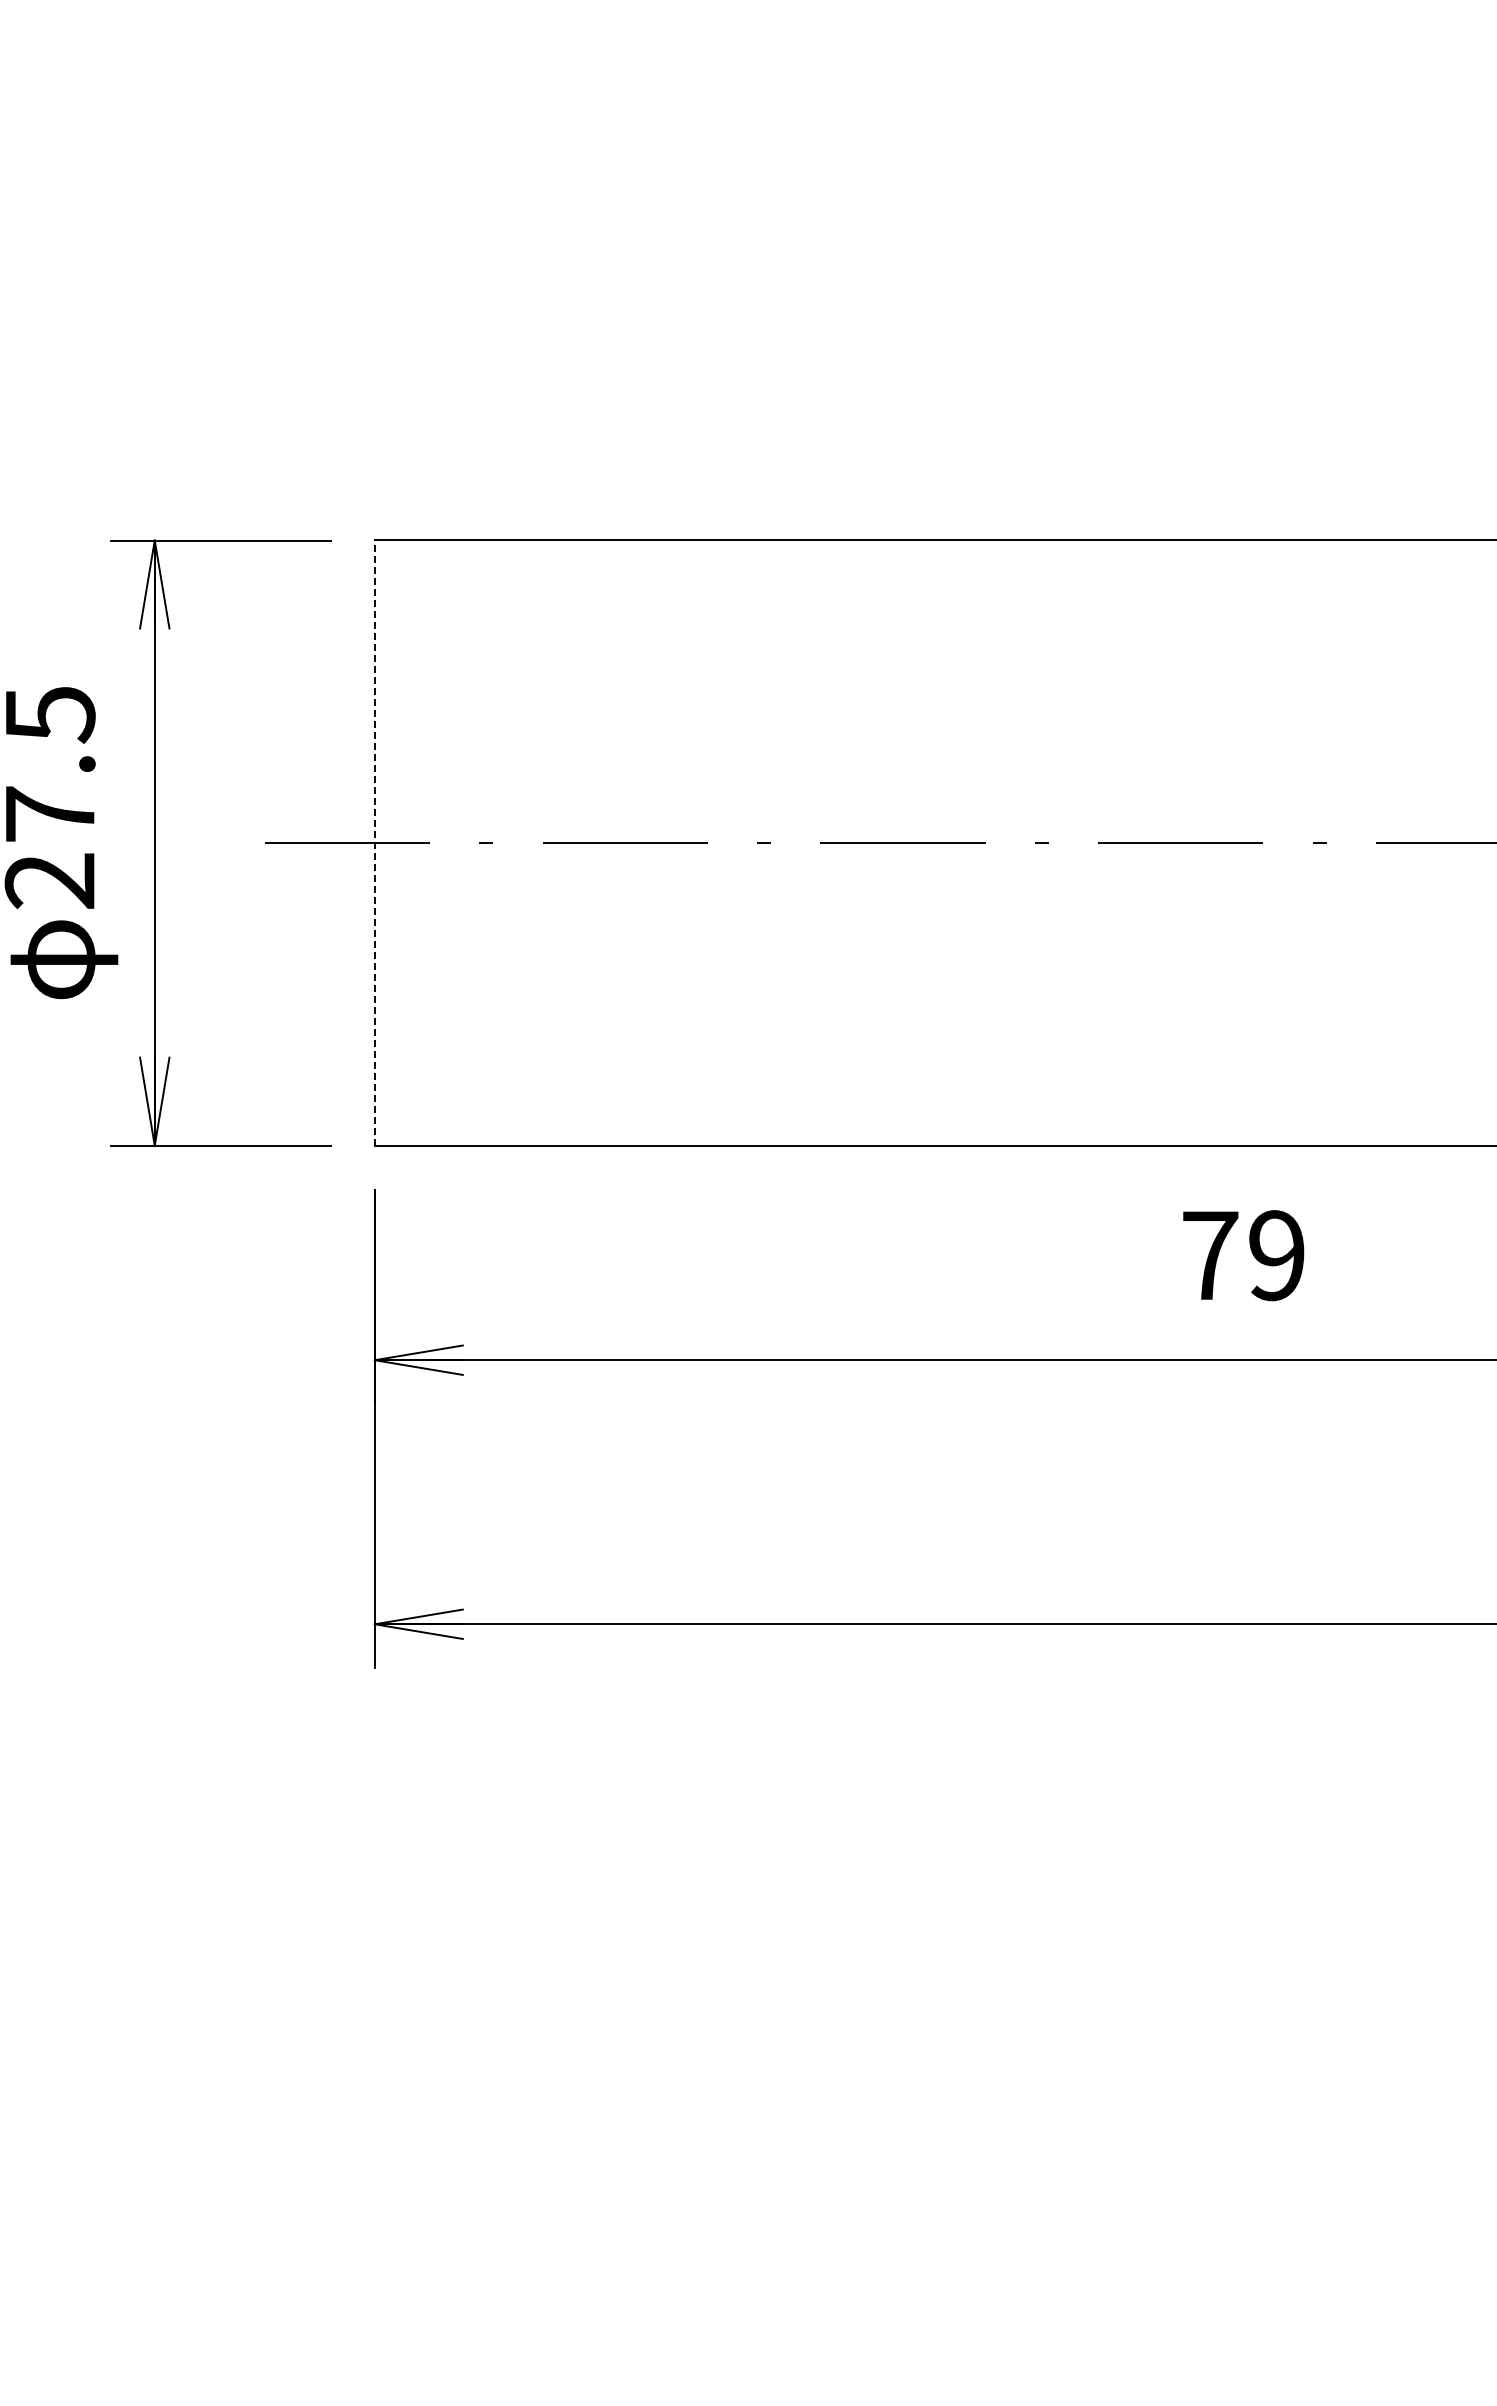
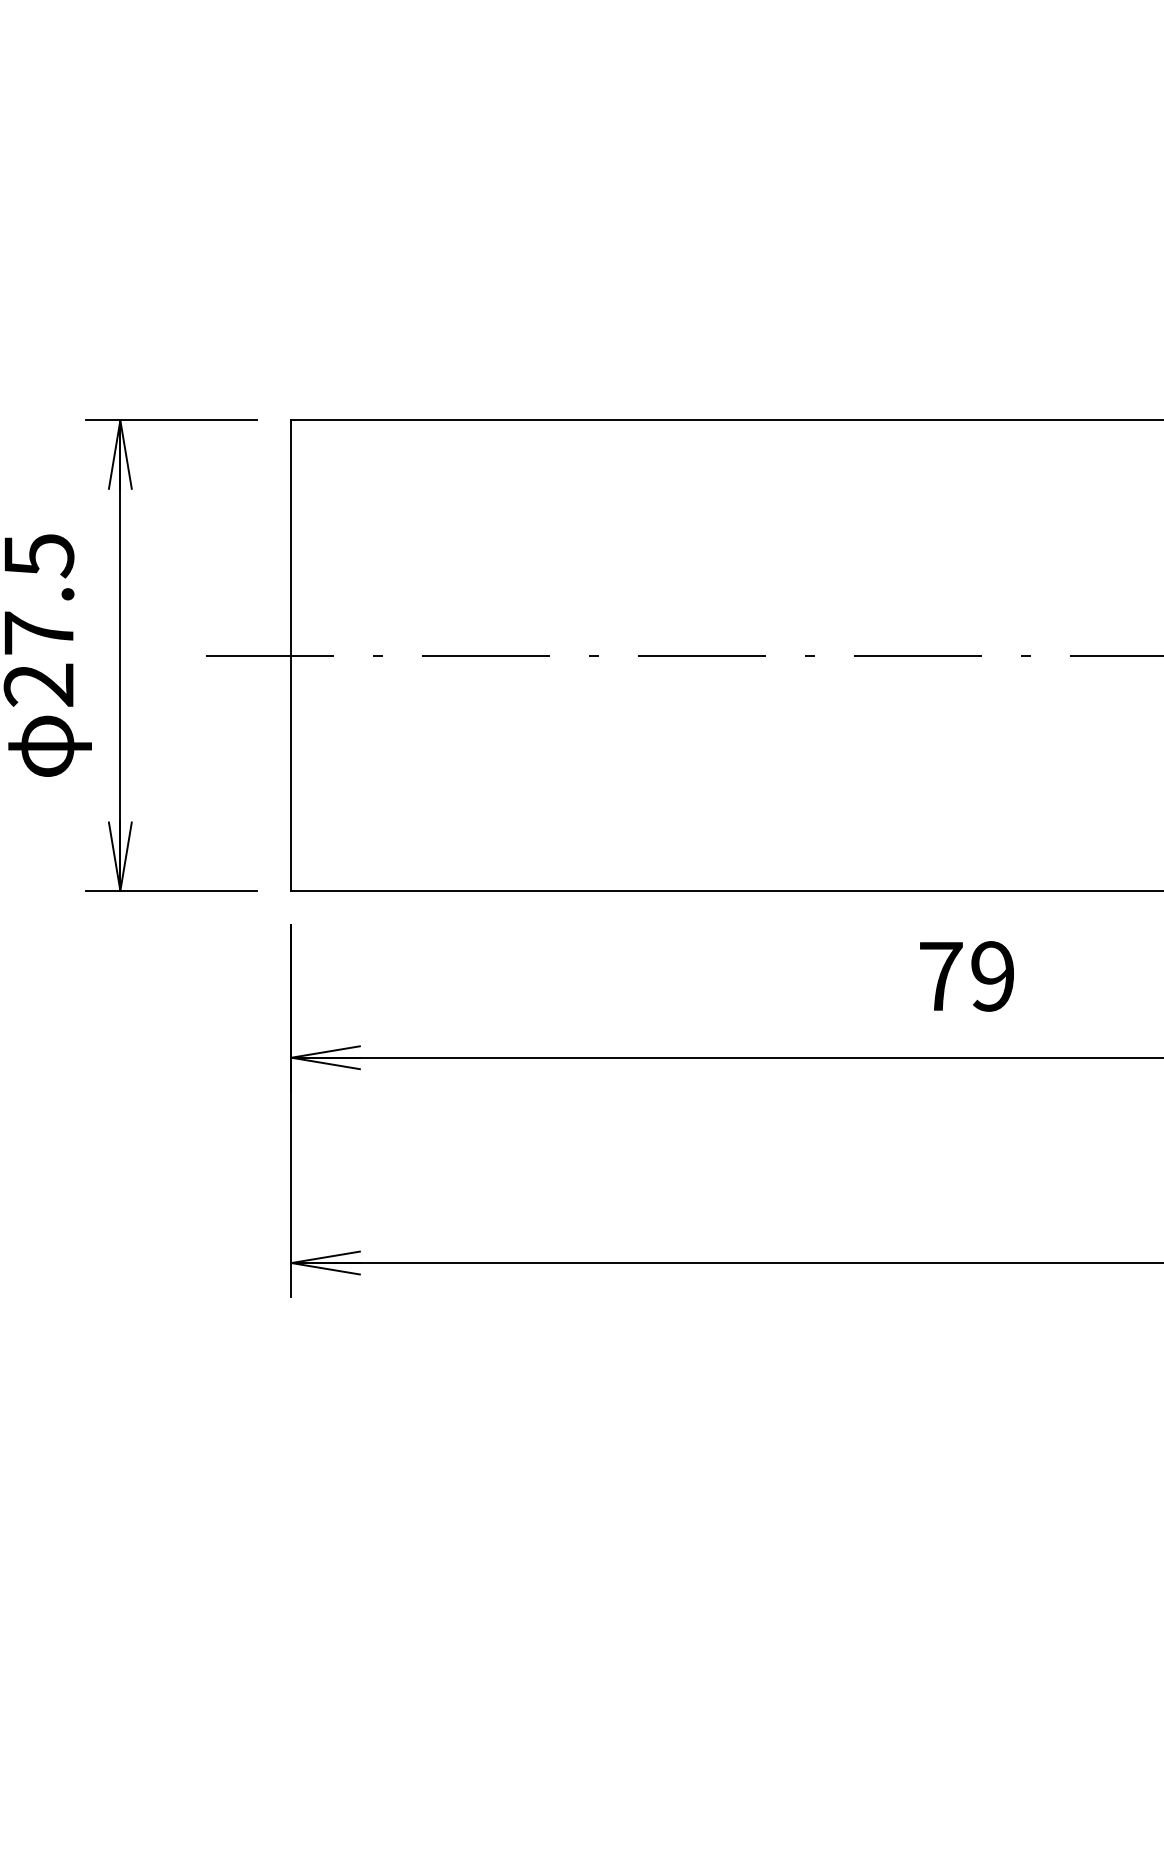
line: (374, 843) -> (291, 655), dashed -> solid

